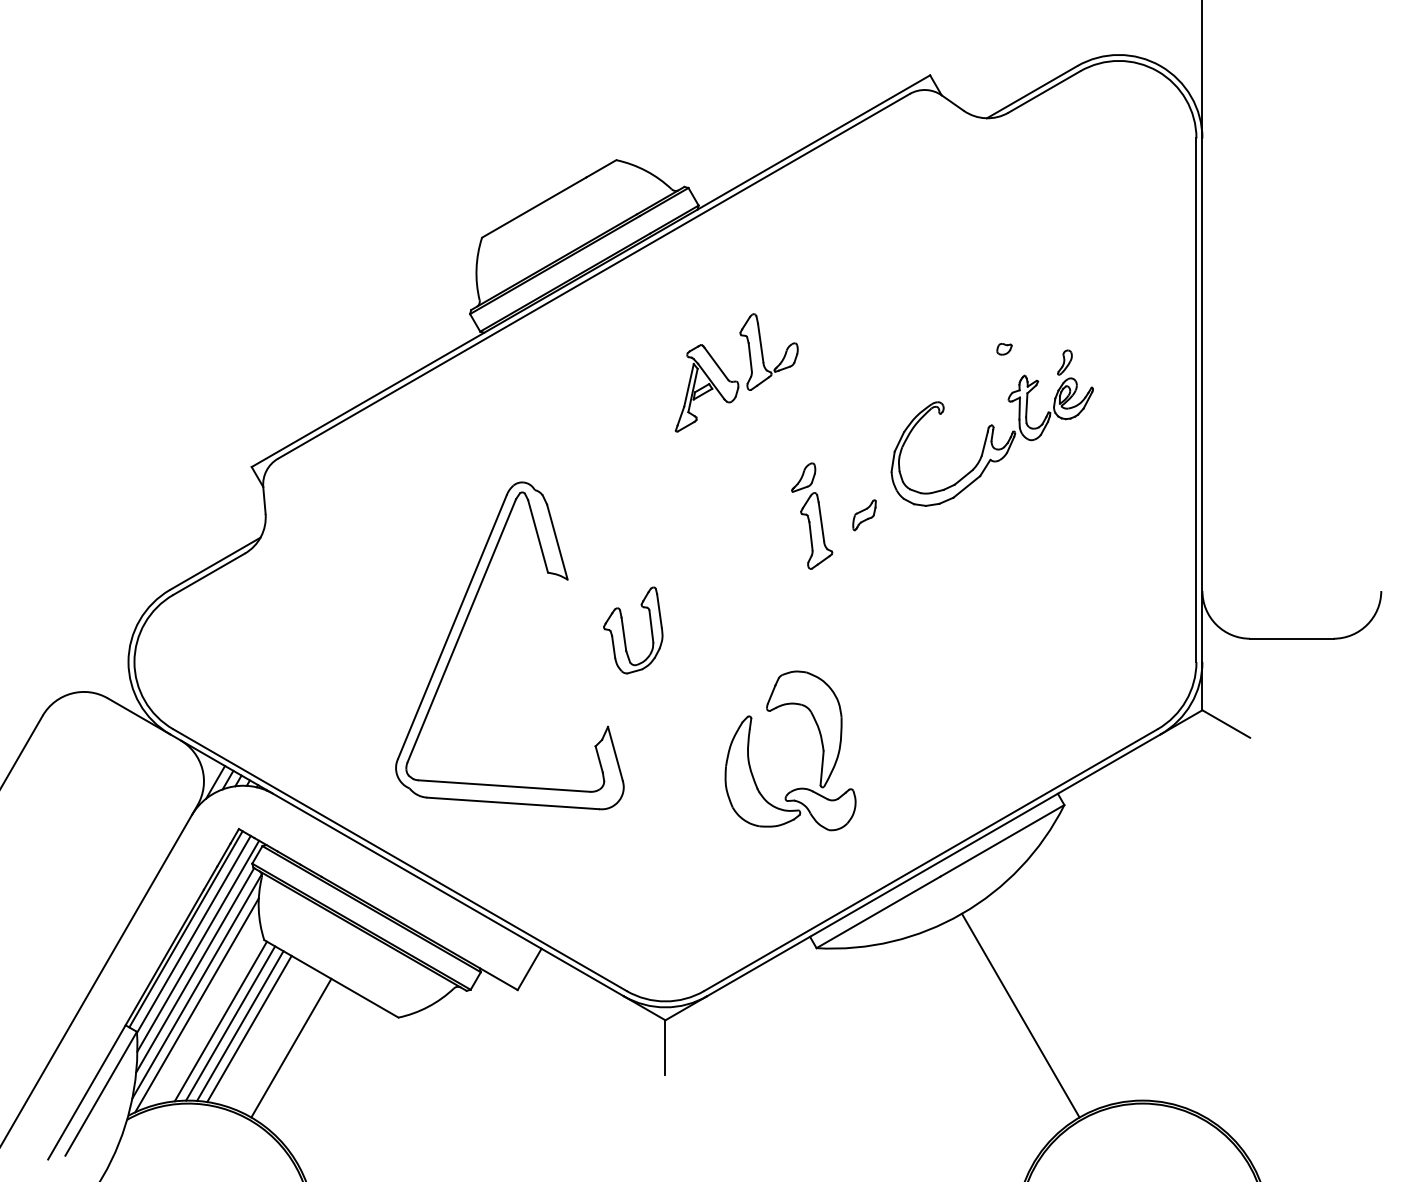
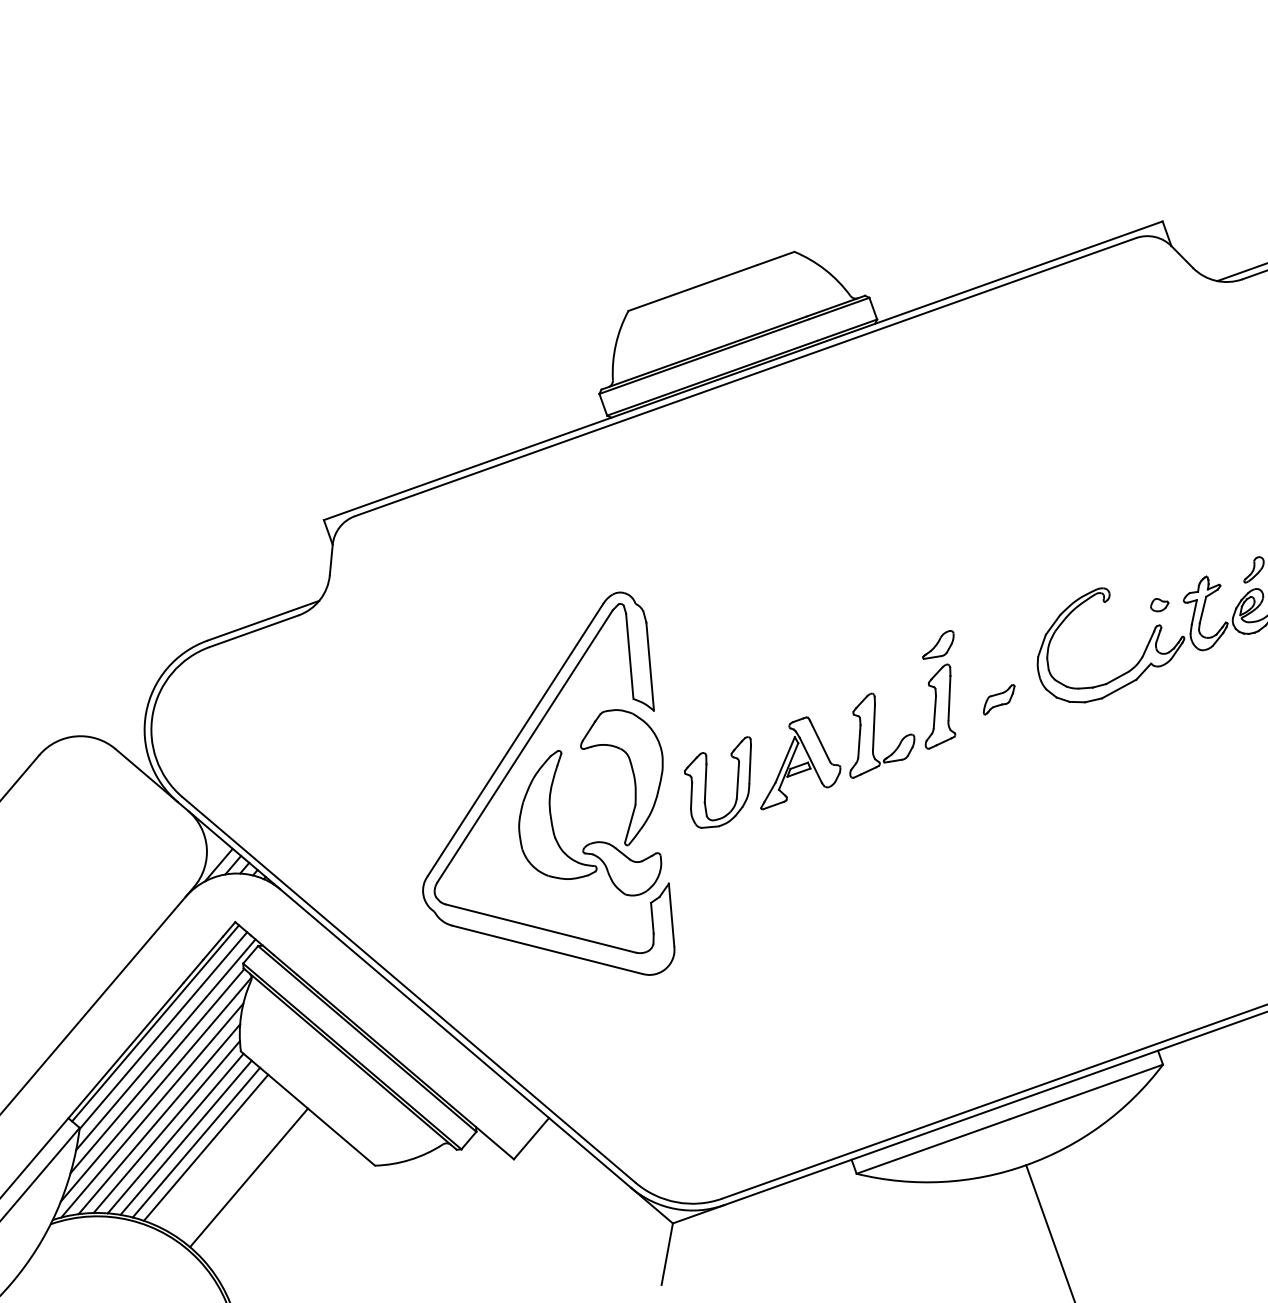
part: (1004, 349) -> (1159, 605), moved
part: (736, 380) -> (839, 764), moved
part: (821, 745) -> (634, 798), moved
line: (204, 1011) -> (159, 1119), added
line: (211, 1017) -> (166, 1127), added

